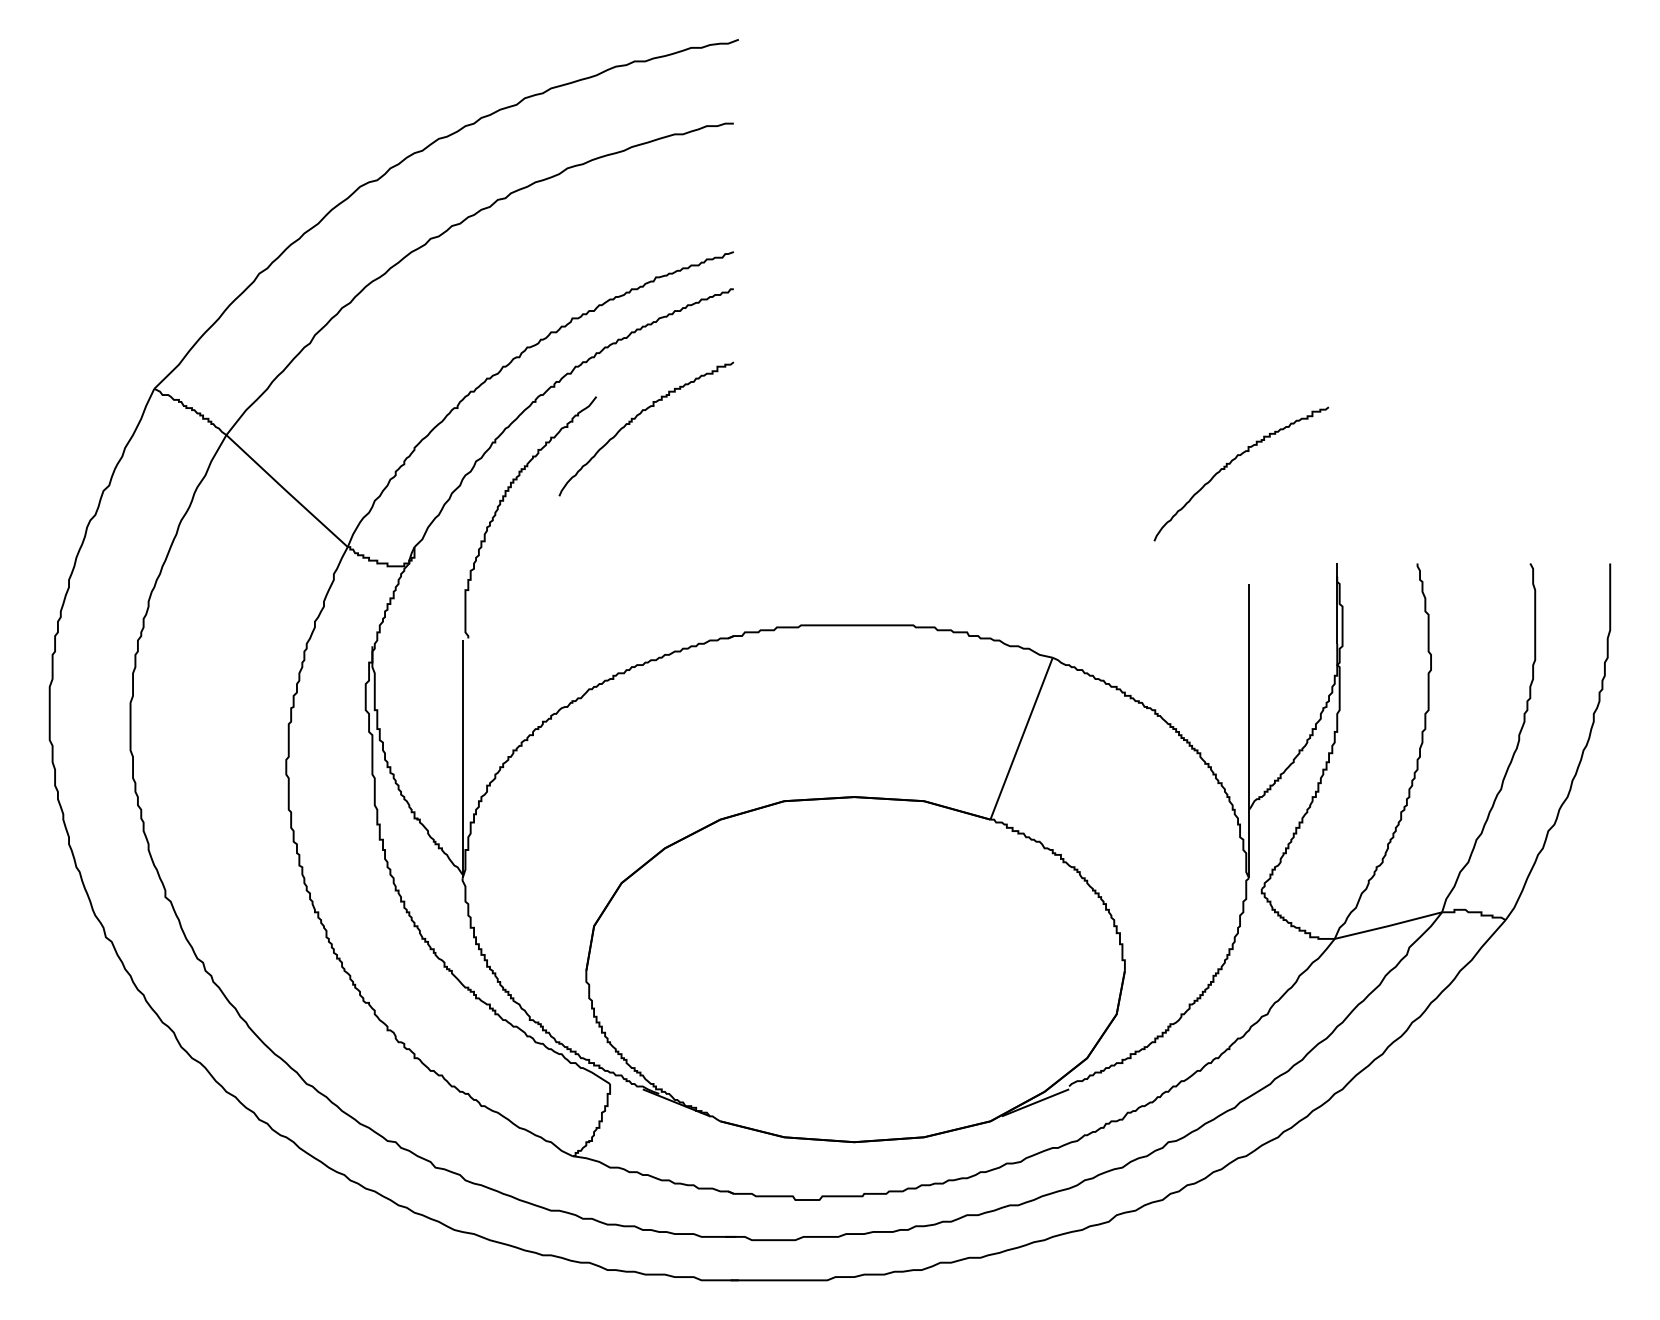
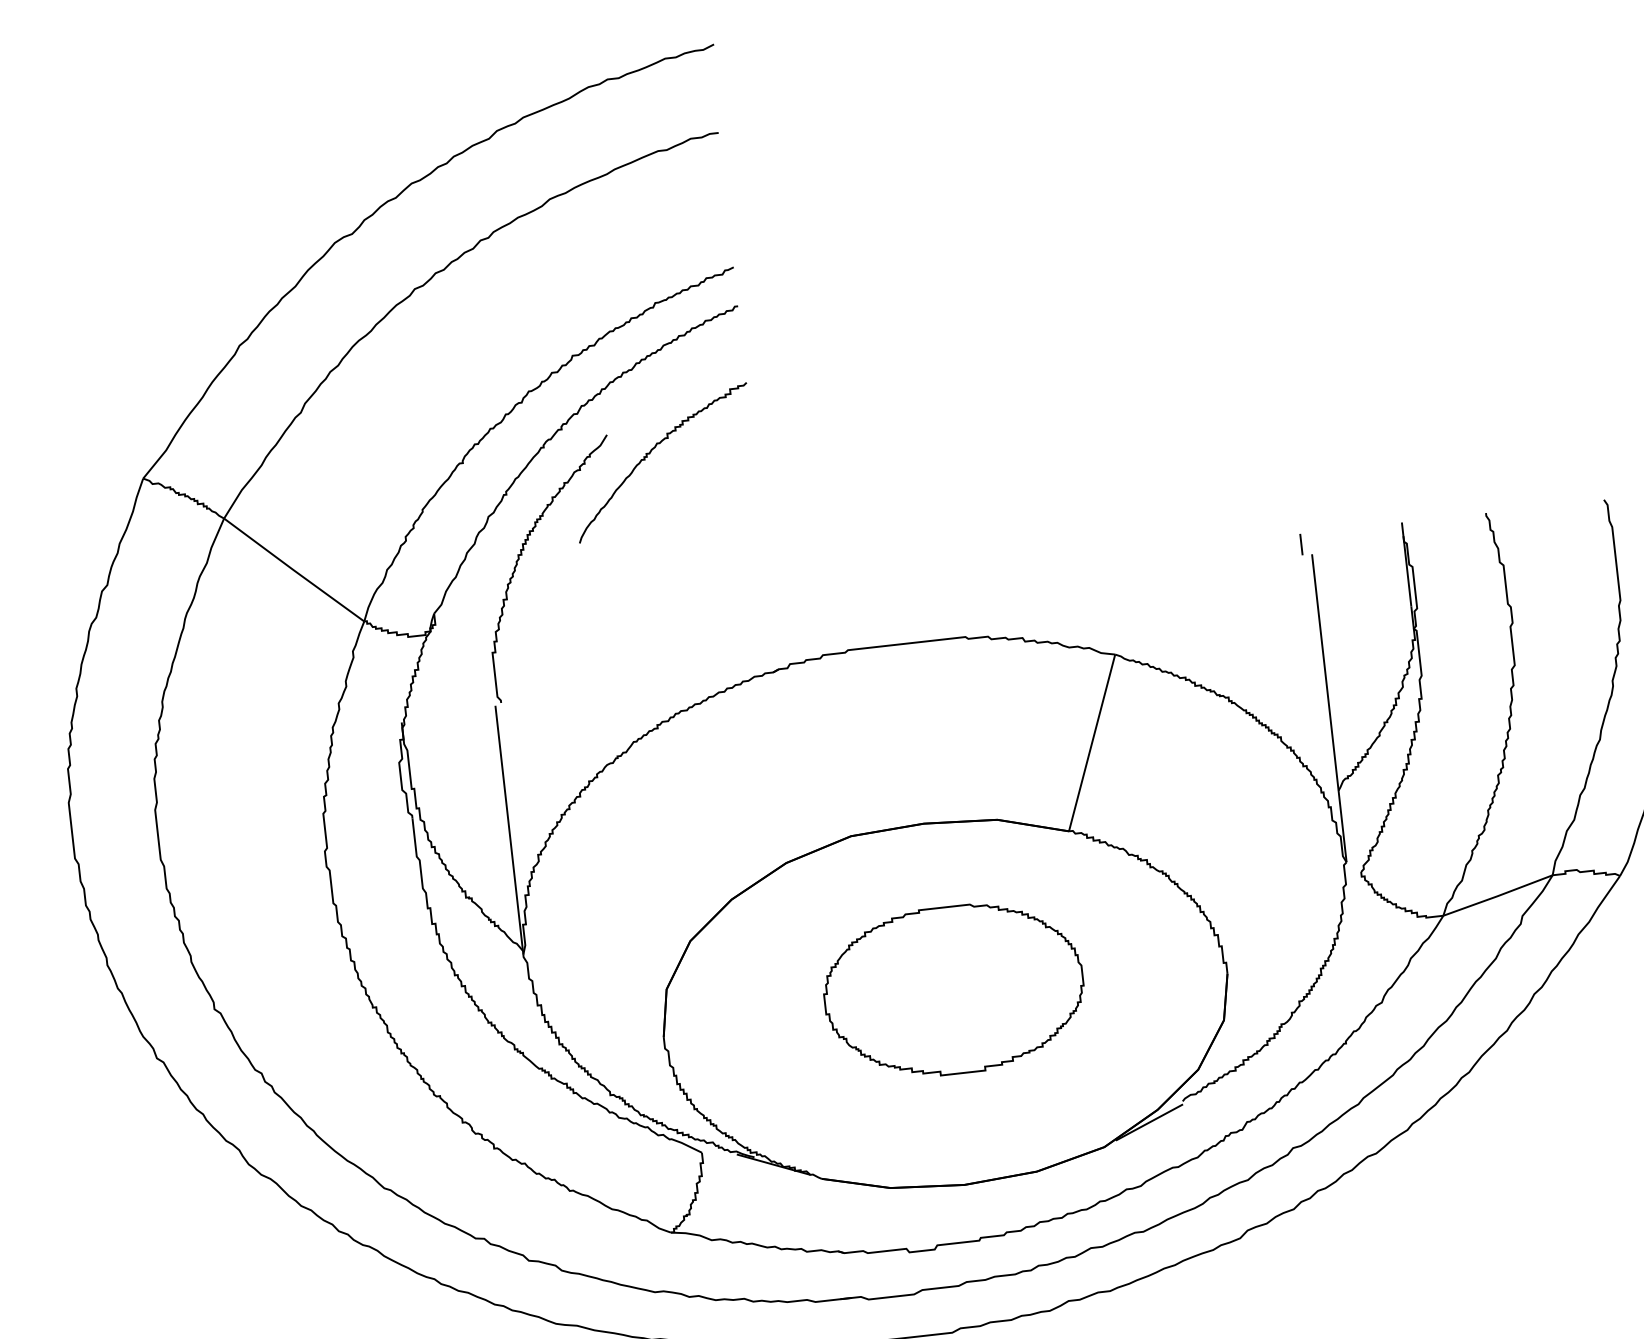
curve: (1231, 463) -> (1279, 430), removed
line: (1239, 573) -> (1300, 544), added
part: (864, 957) -> (953, 990), added

